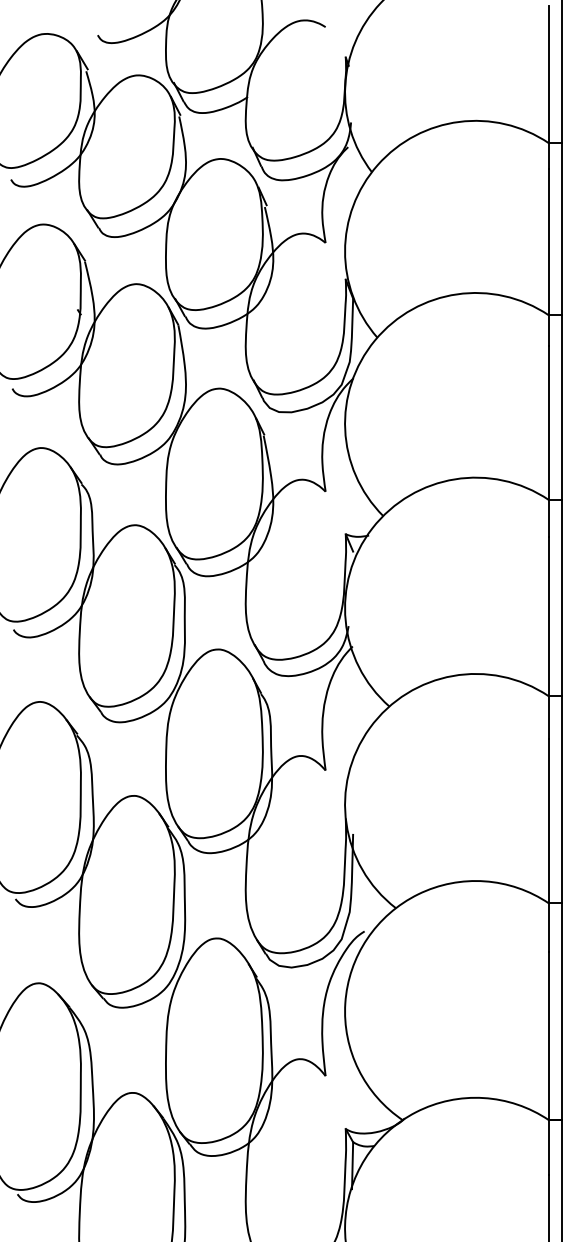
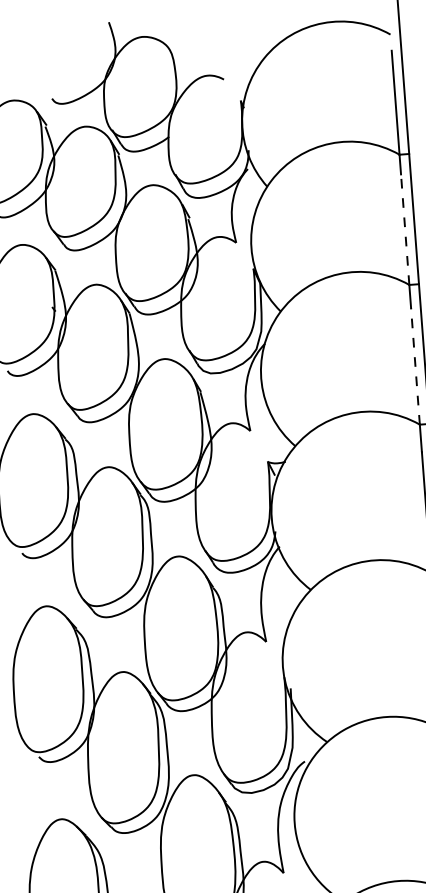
line: (548, 241) -> (404, 229), solid -> dashed
line: (548, 423) -> (415, 366), solid -> dashed

